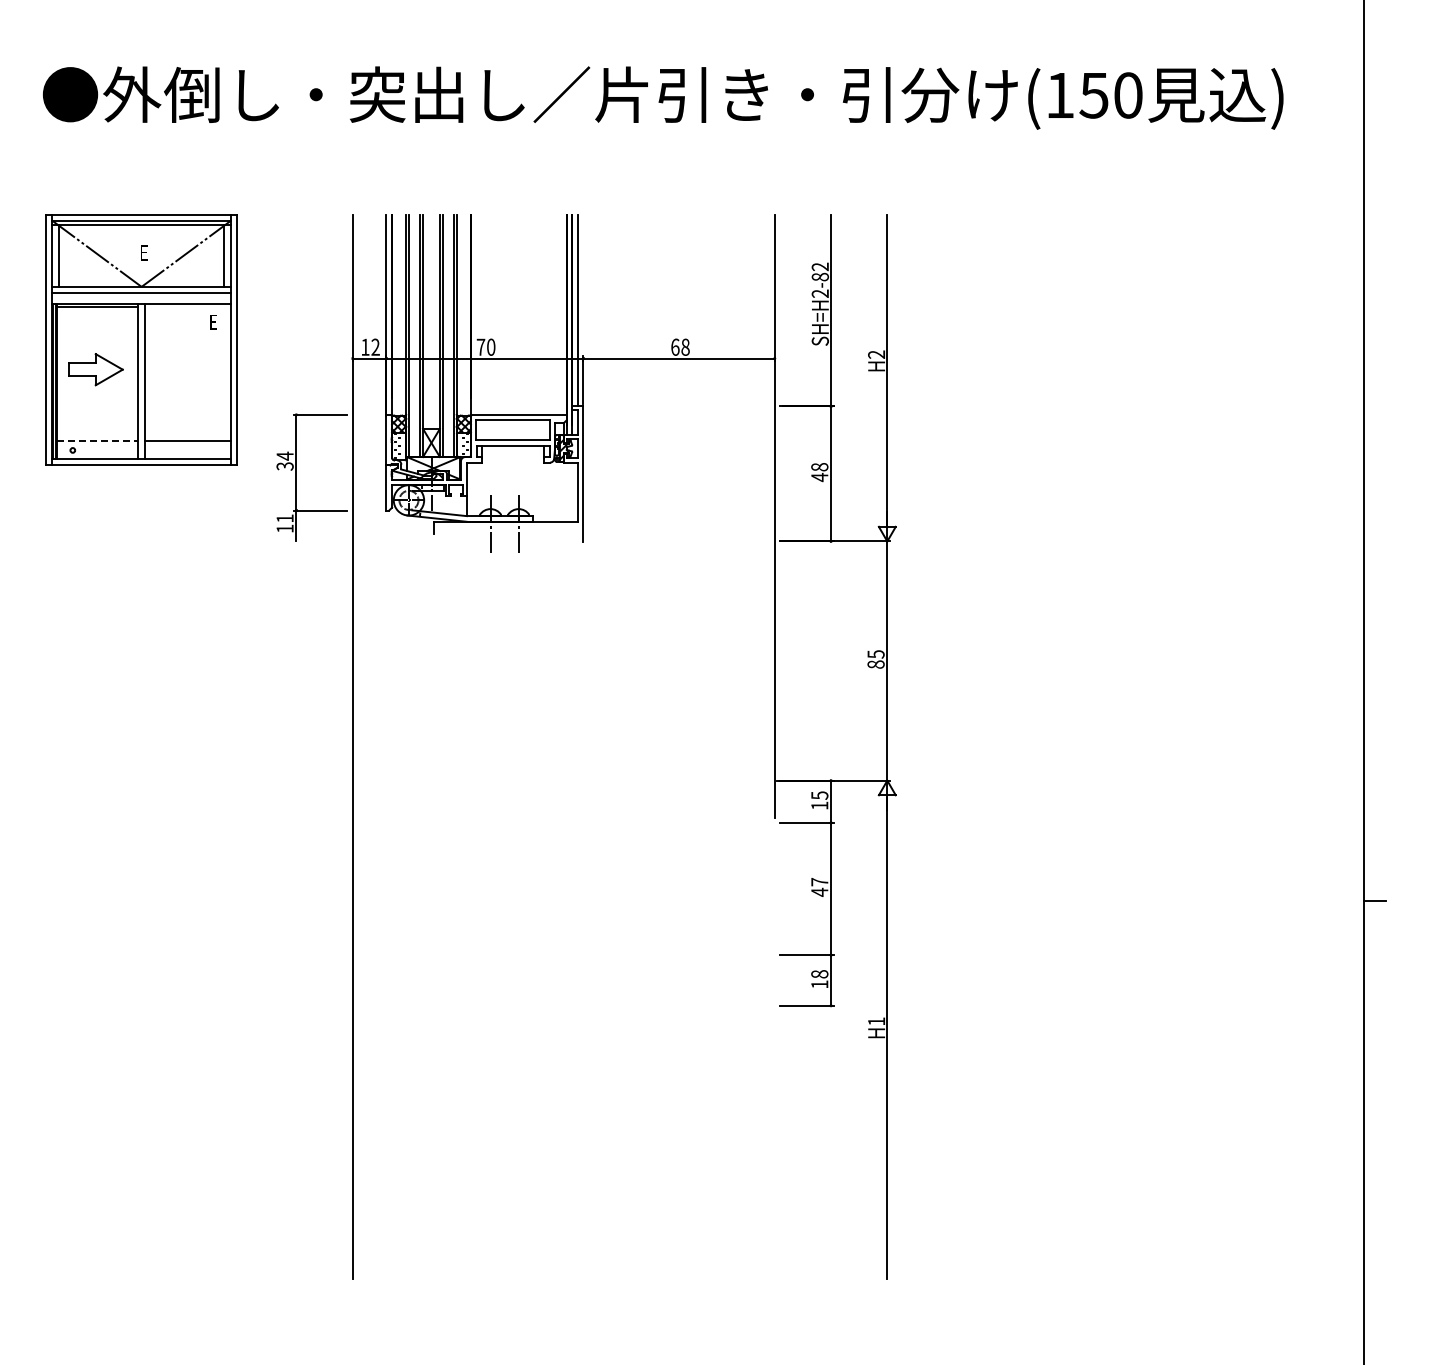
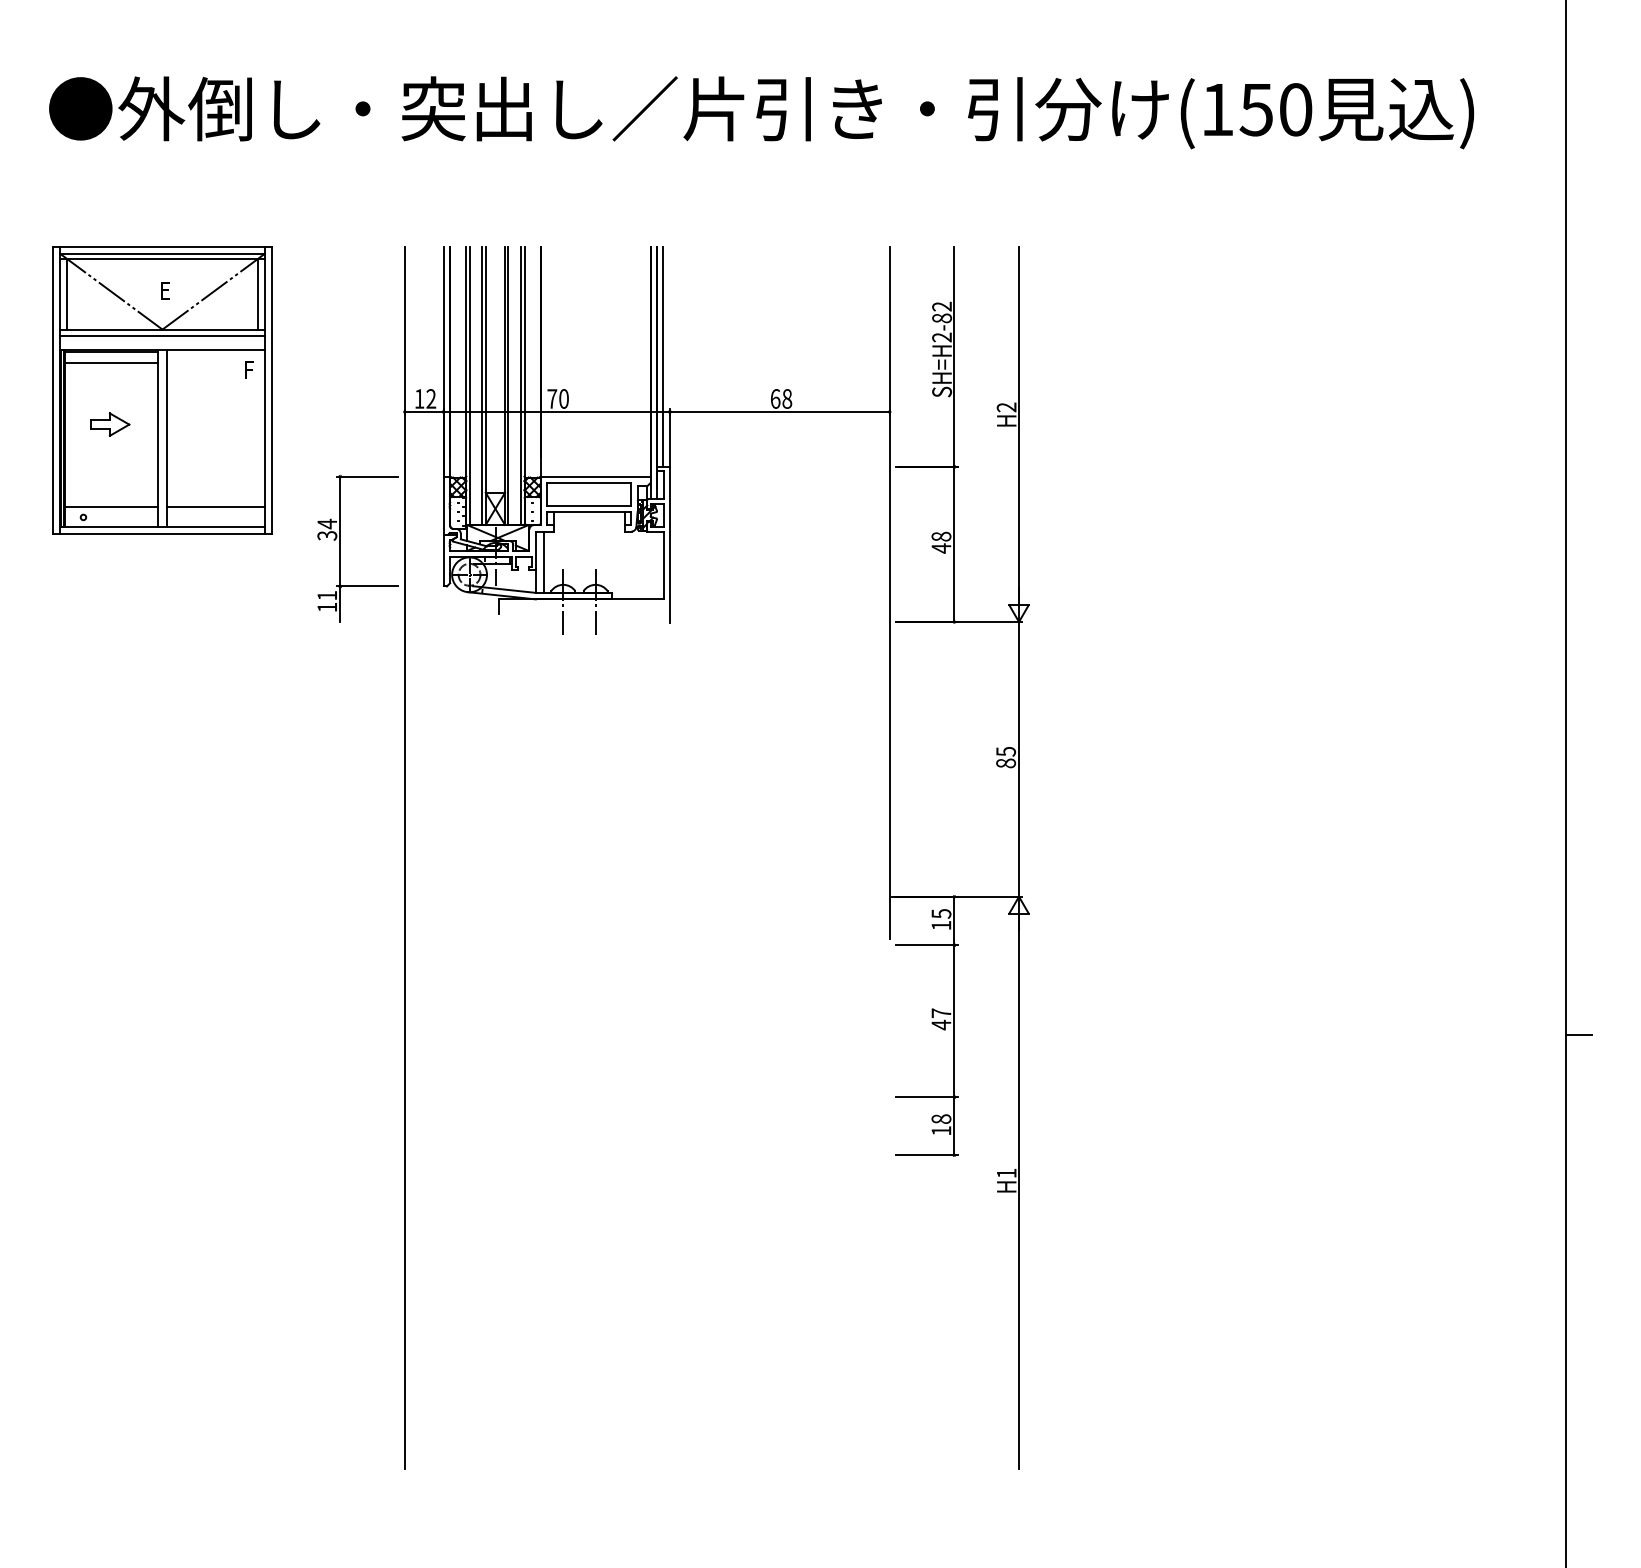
line: (96, 315) -> (110, 362), added
text: (215, 322) -> (247, 370), E -> Ｆ
part: (95, 369) -> (109, 424), size x0.62
line: (97, 441) -> (111, 507), dashed -> solid
line: (473, 489) -> (543, 562), added

